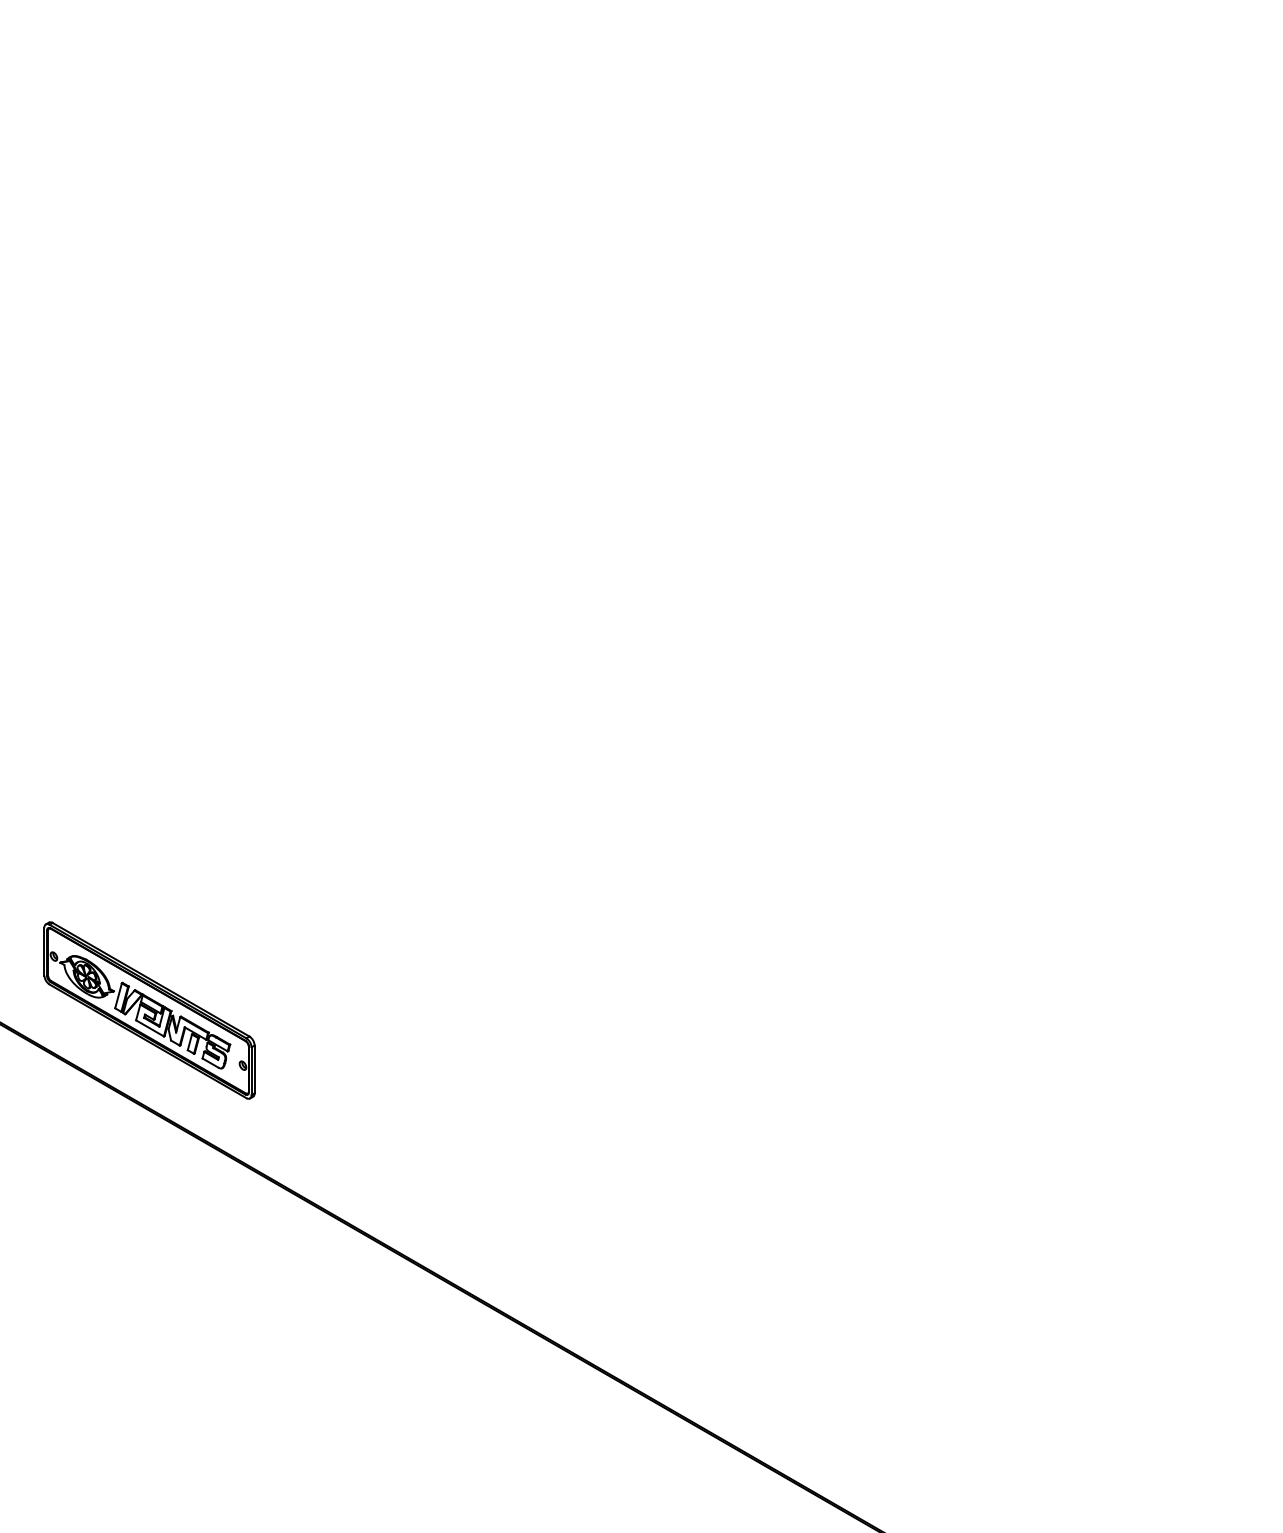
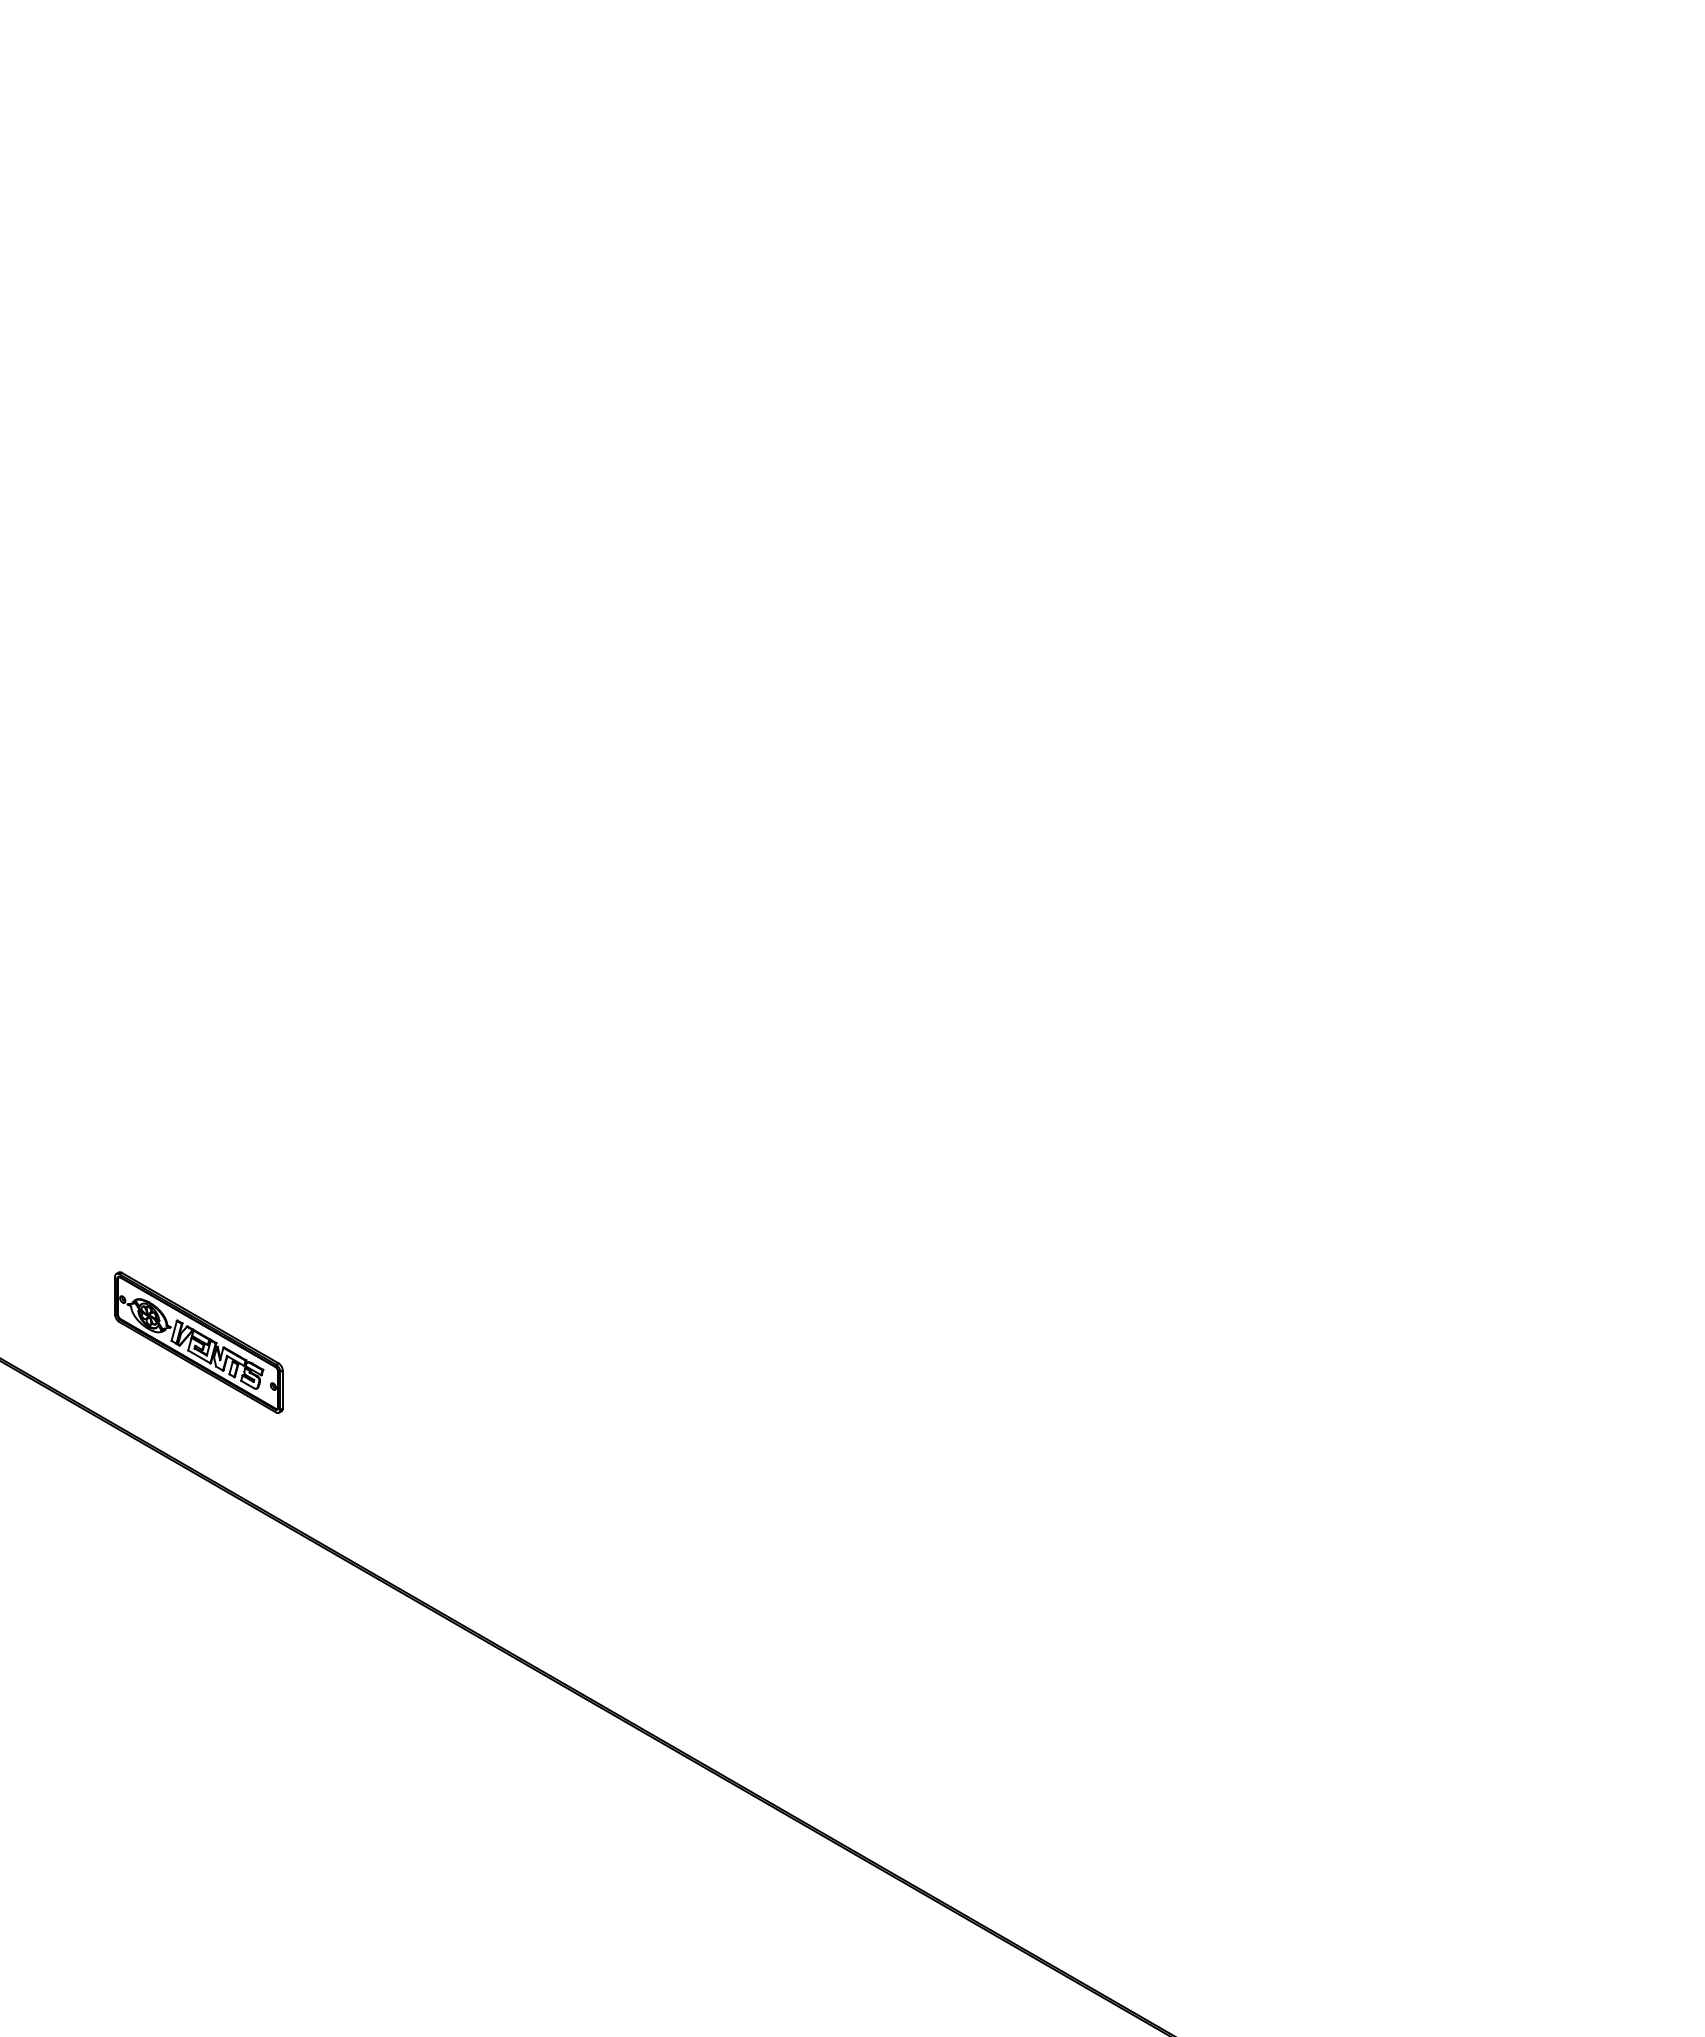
part: (149, 1010) -> (198, 1342), size x0.6

